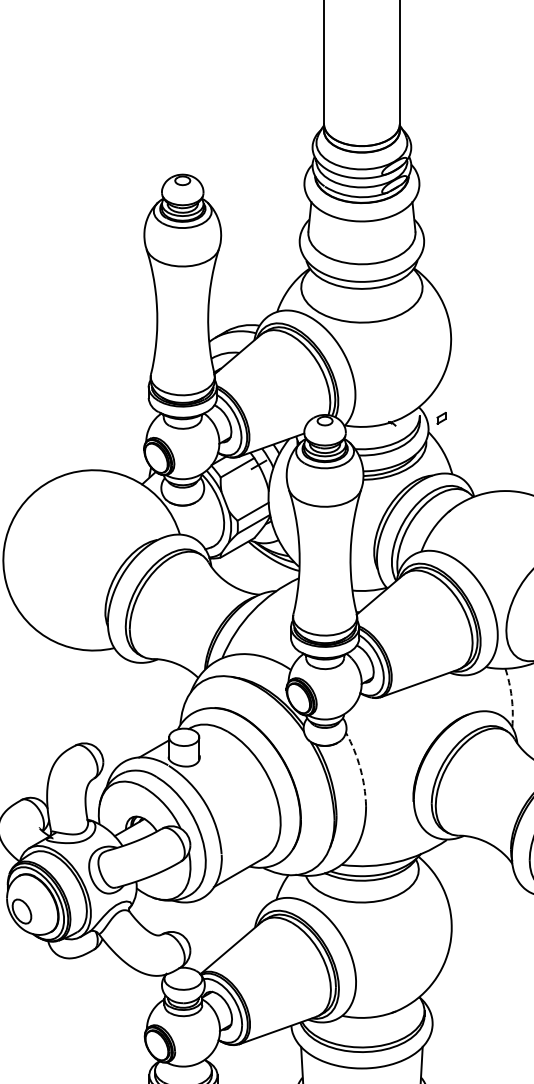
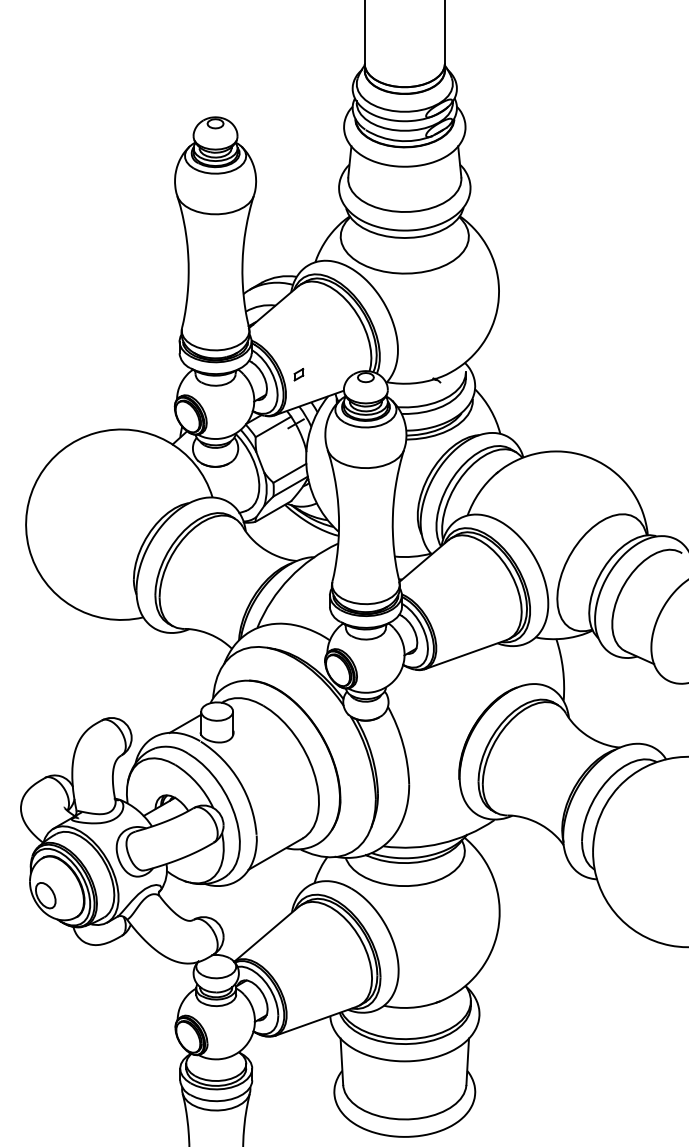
part: (441, 418) -> (298, 374), moved
arc: (512, 697) -> (563, 669), dashed -> solid
arc: (360, 768) -> (403, 744), dashed -> solid

